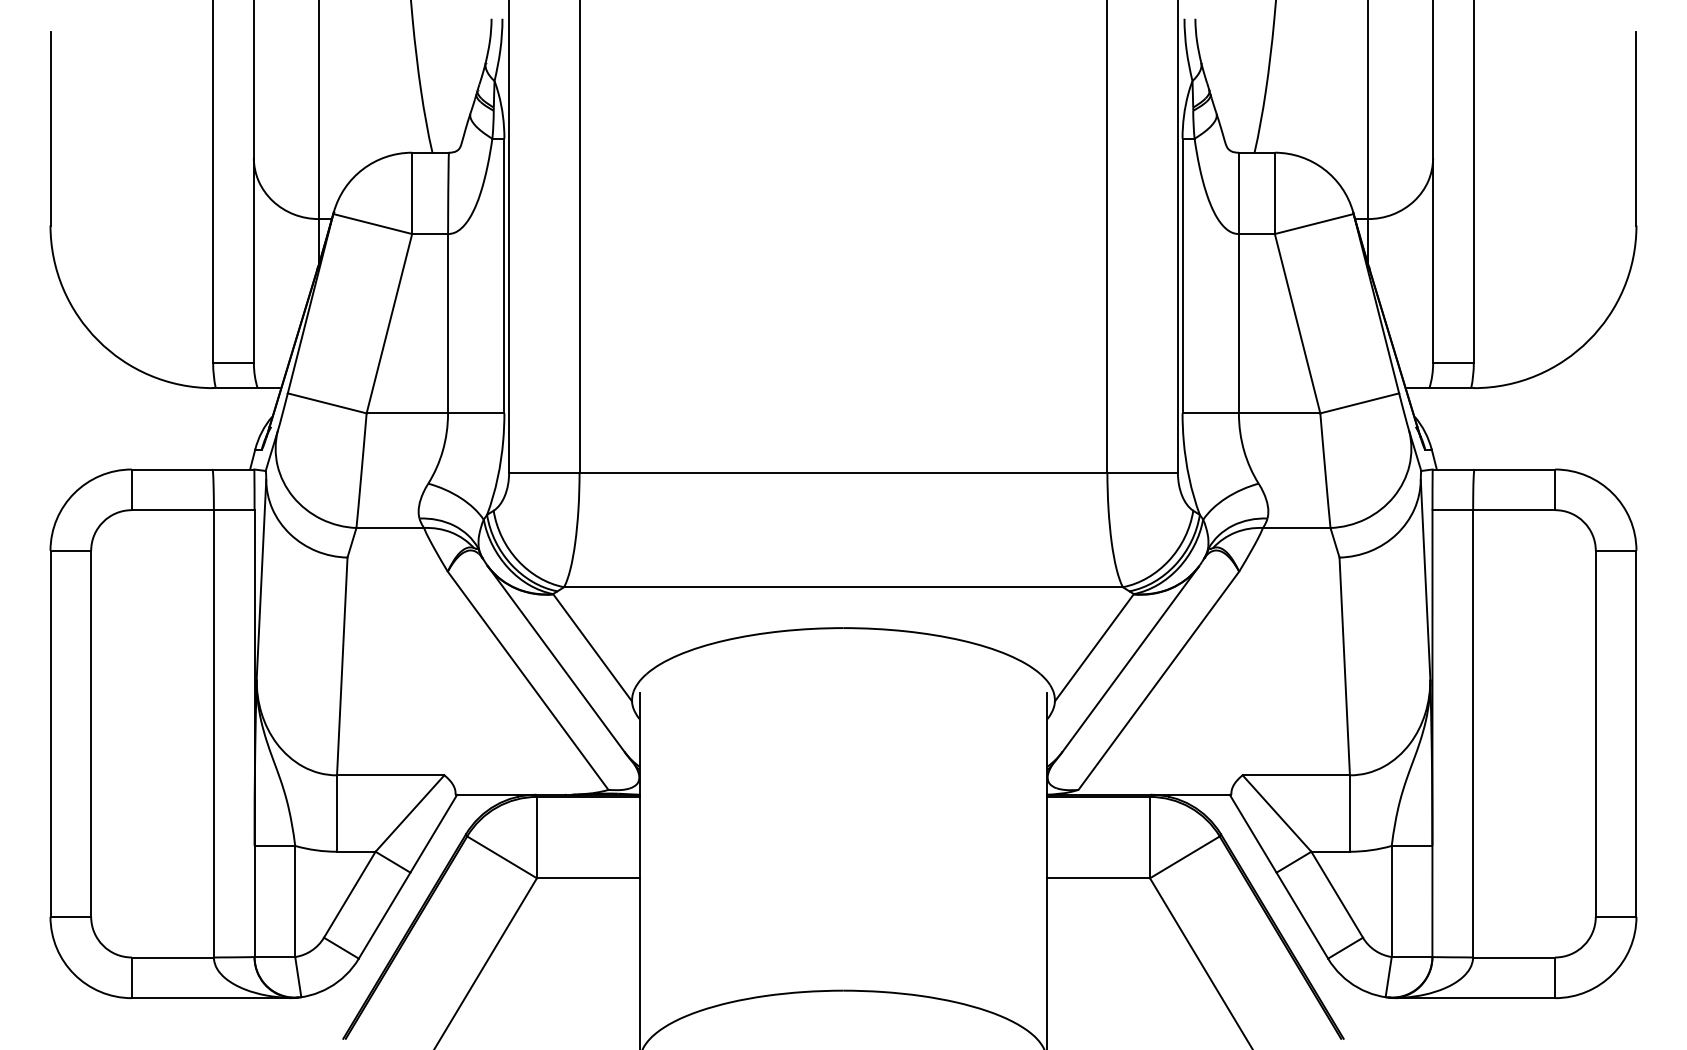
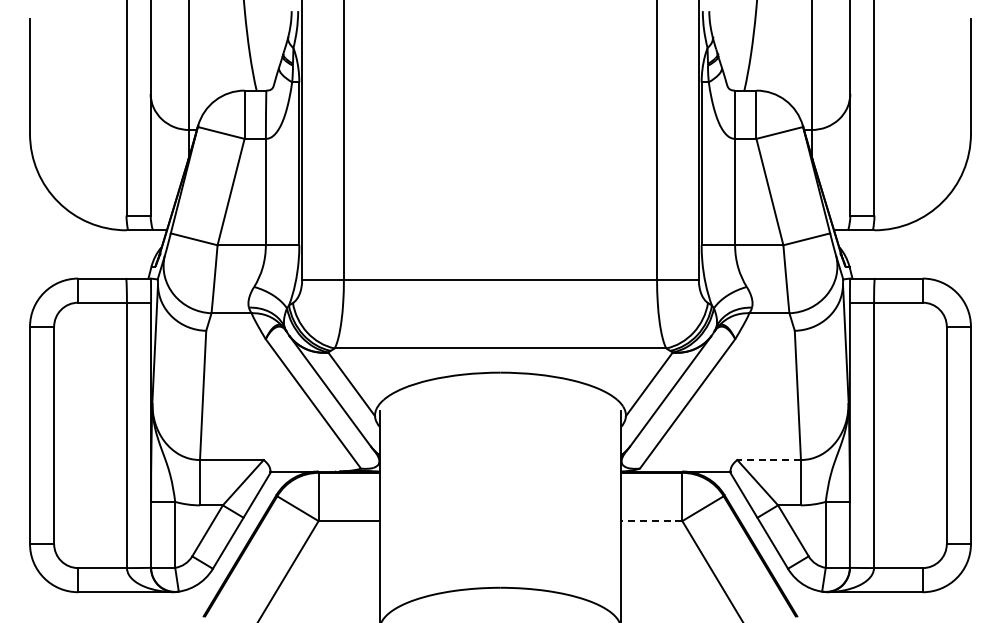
line: (1296, 776) -> (769, 460), solid -> dashed
line: (1098, 878) -> (651, 521), solid -> dashed

